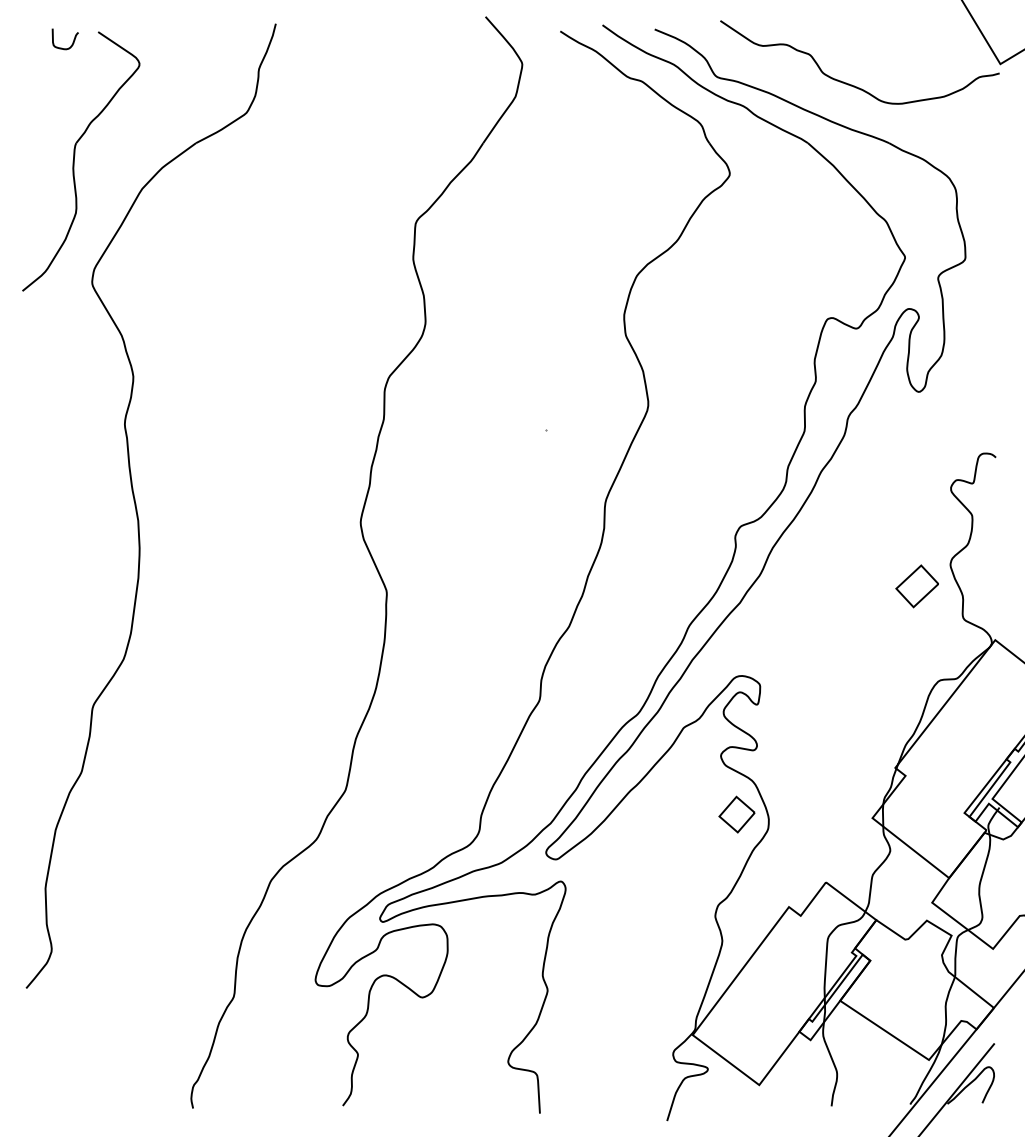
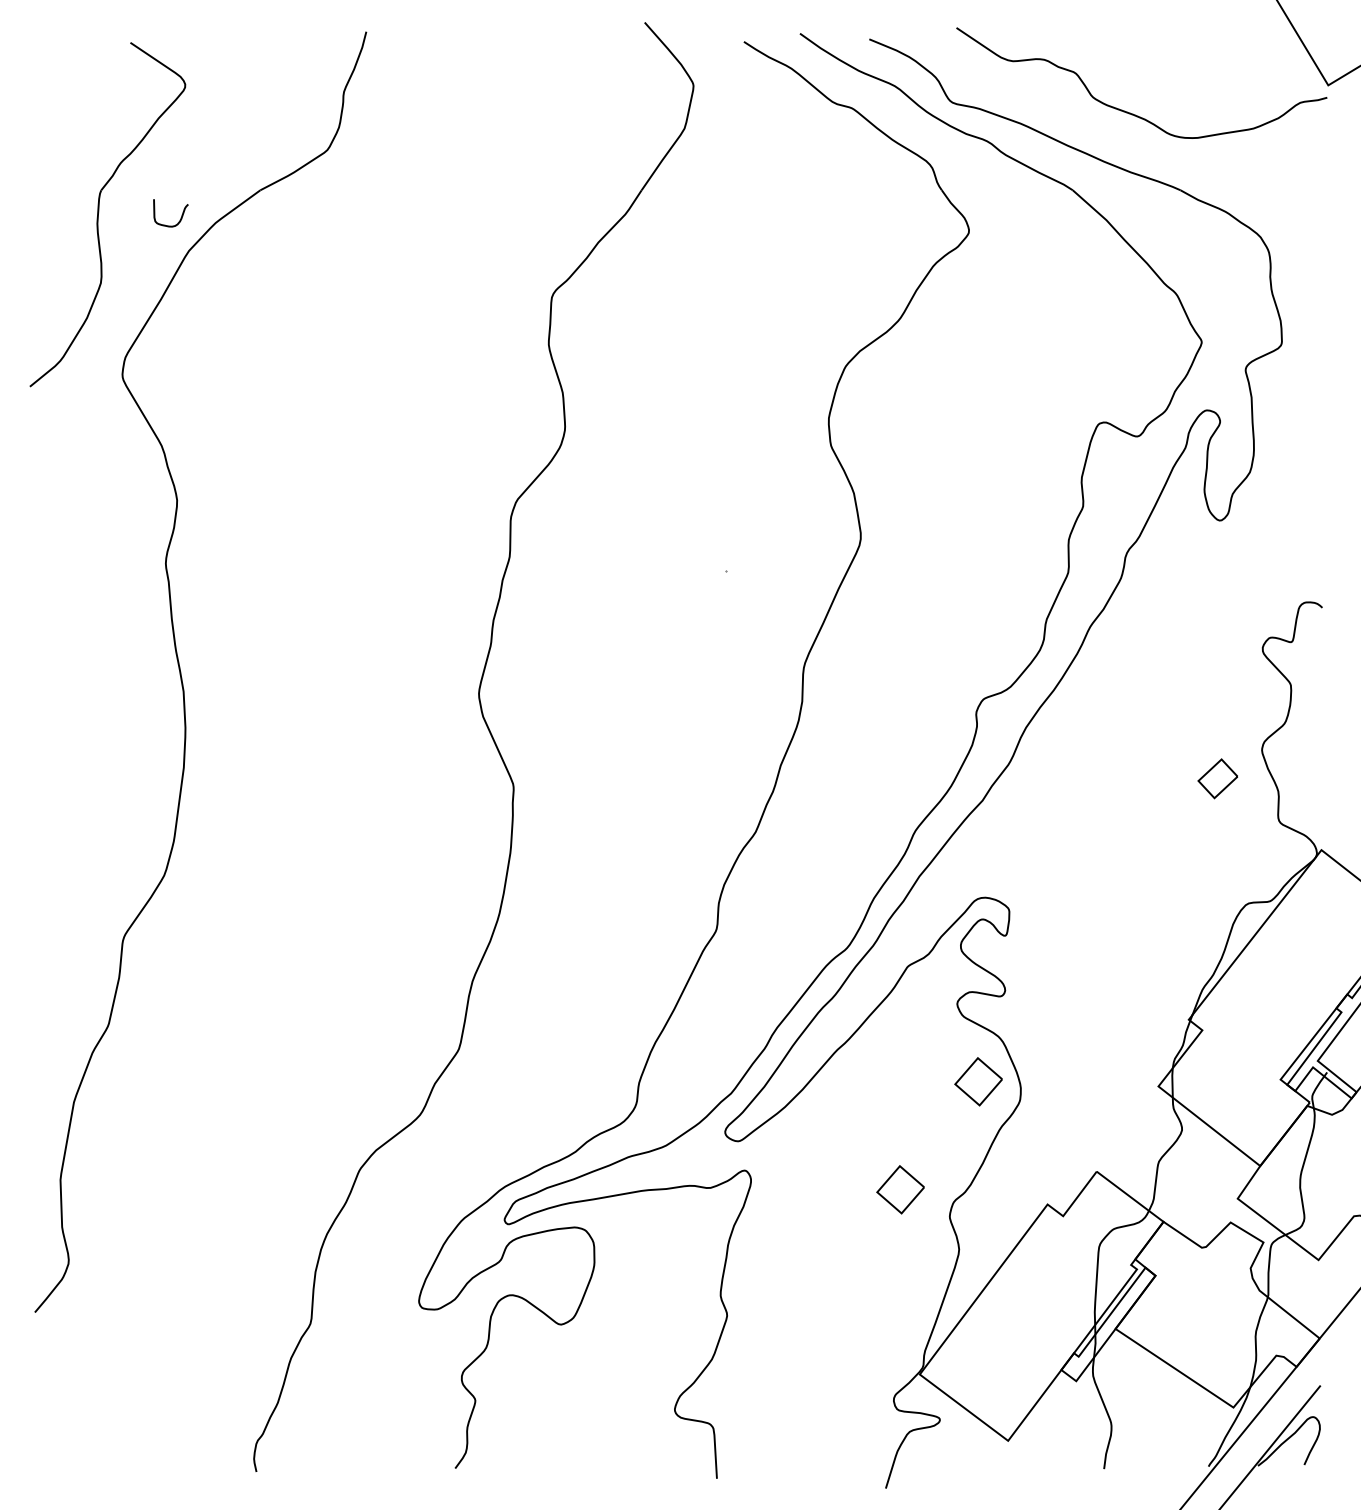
curve: (72, 42) -> (180, 217), moved
part: (916, 586) -> (1217, 778), size x0.7
part: (678, 895) -> (900, 1189), added

